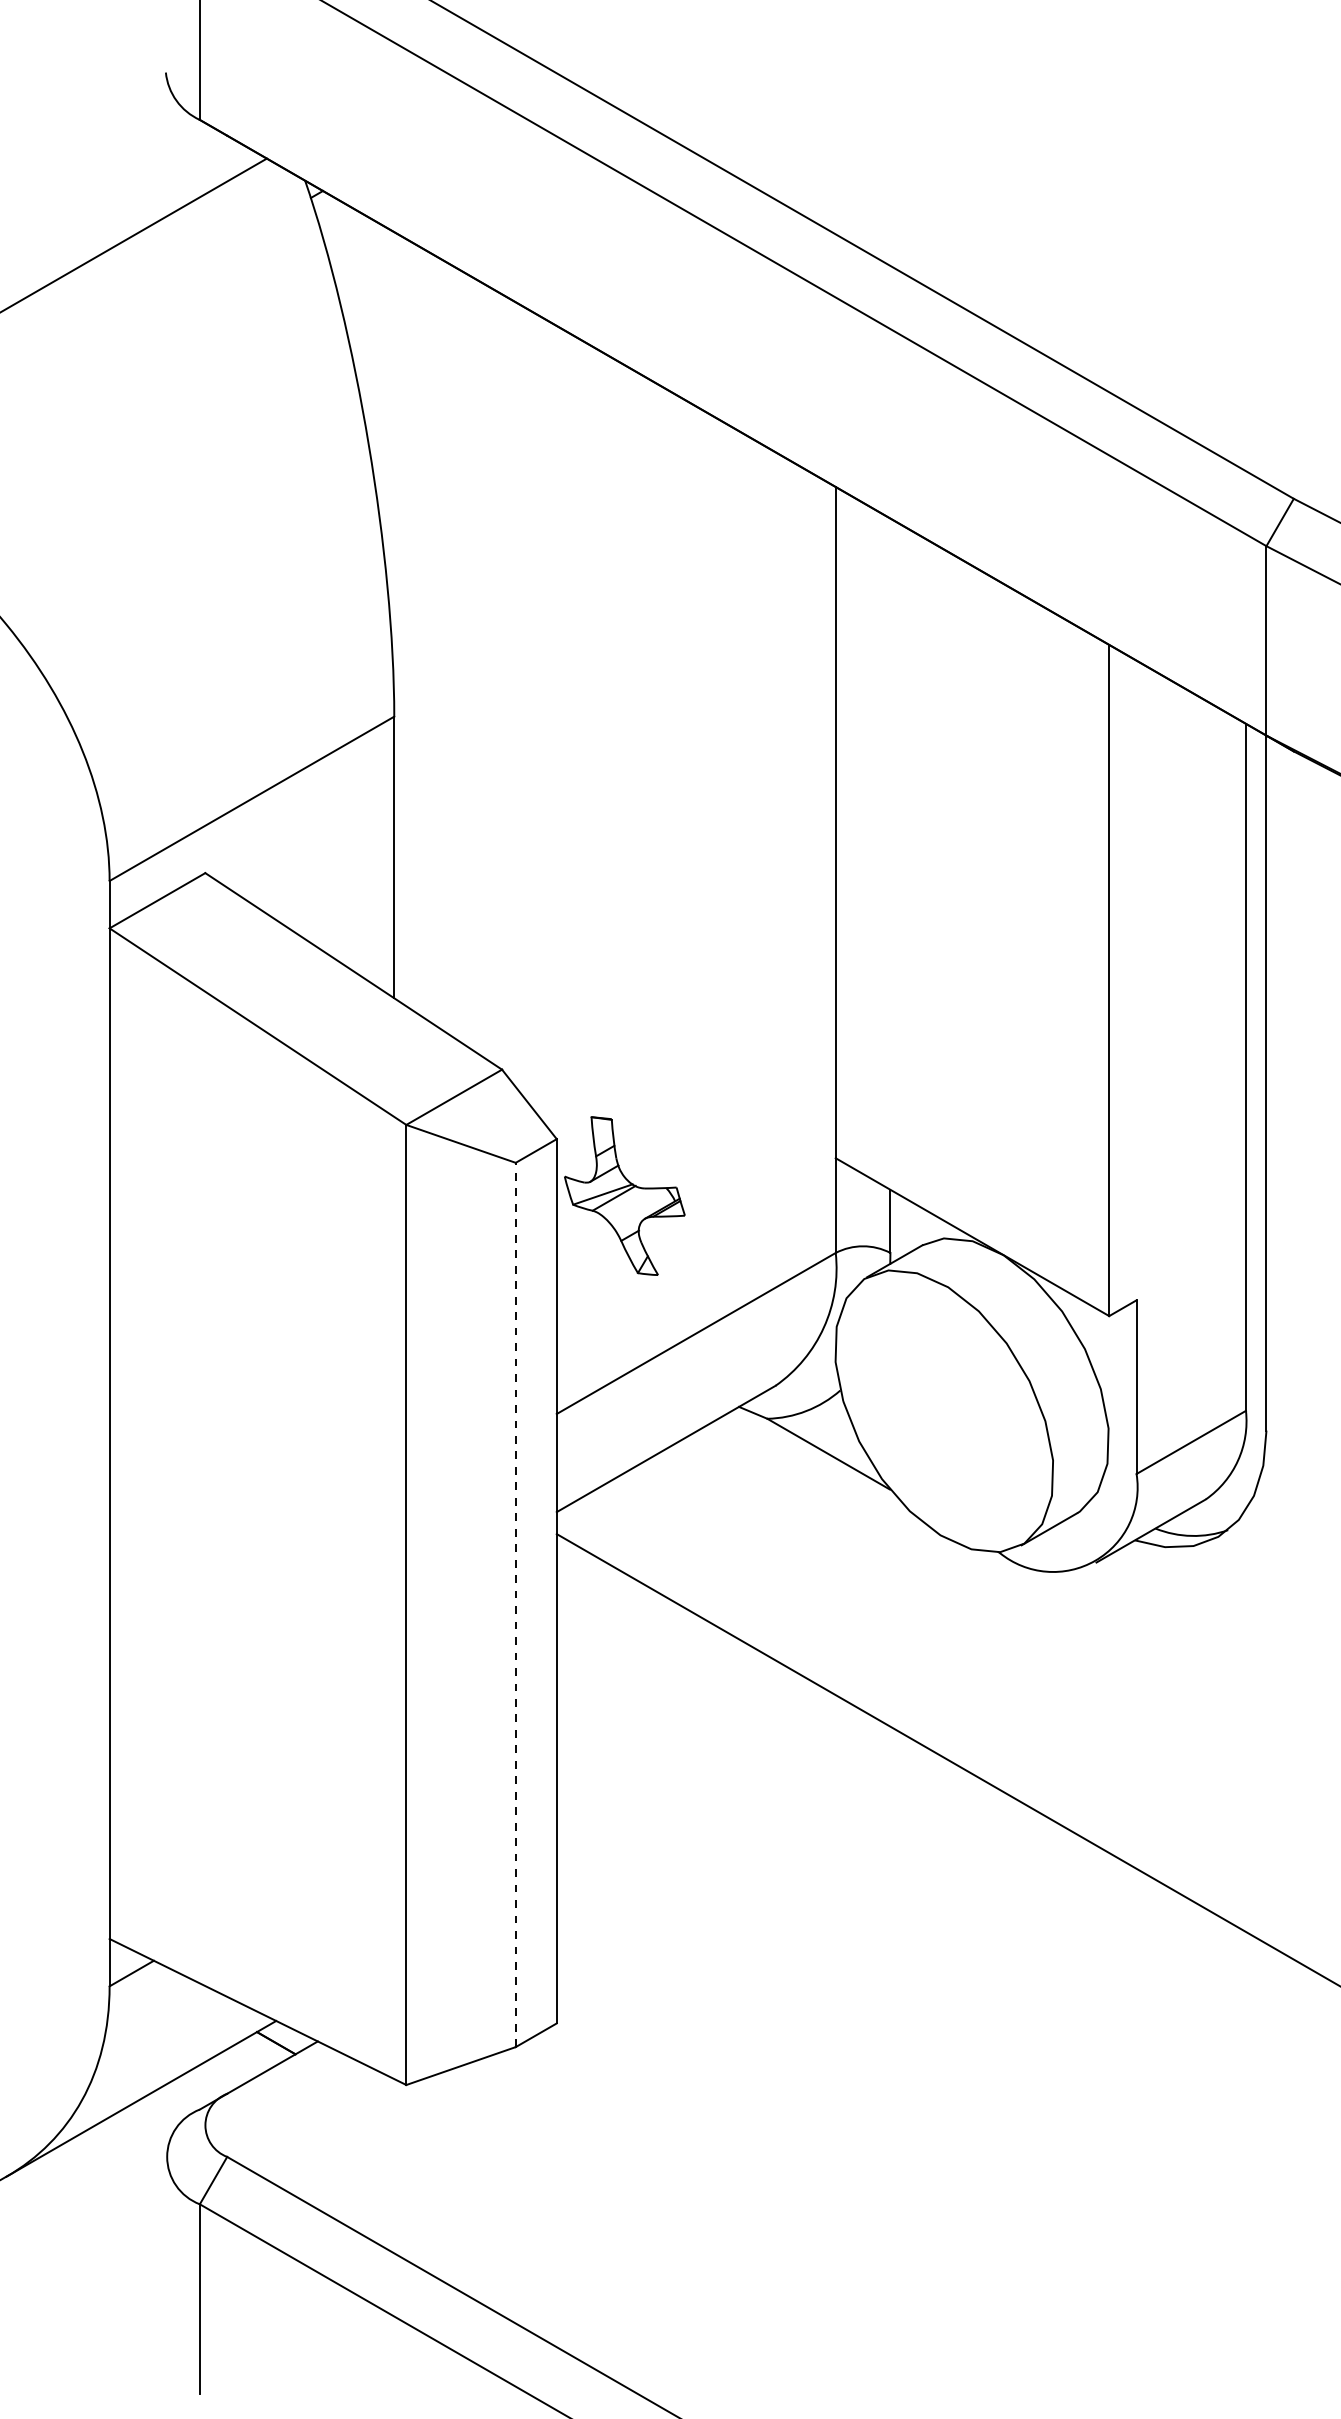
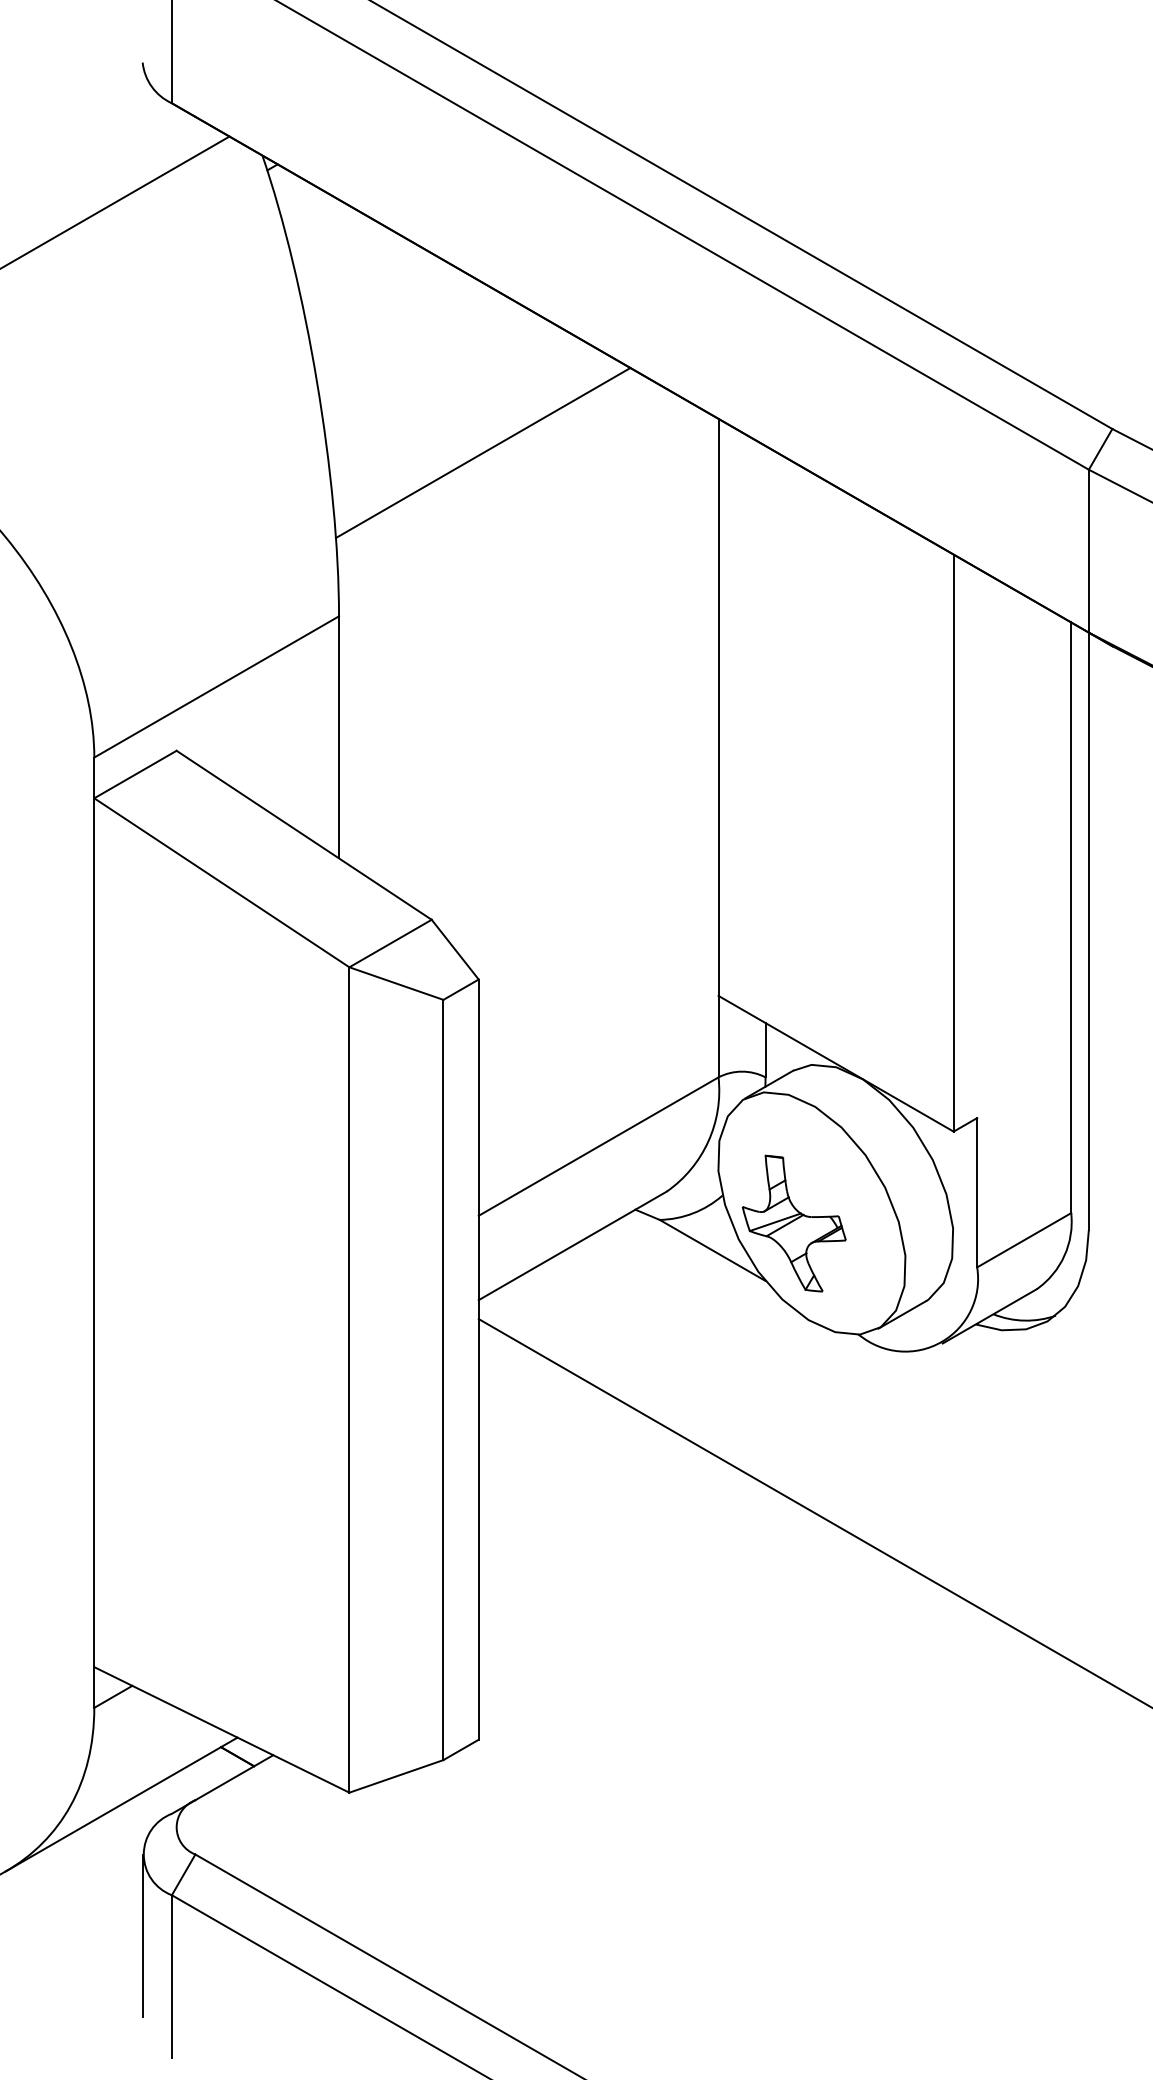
line: (561, 526) -> (482, 452), added
part: (624, 1195) -> (794, 1223), moved
line: (515, 1604) -> (443, 1379), dashed -> solid
line: (165, 2251) -> (142, 1935), added

